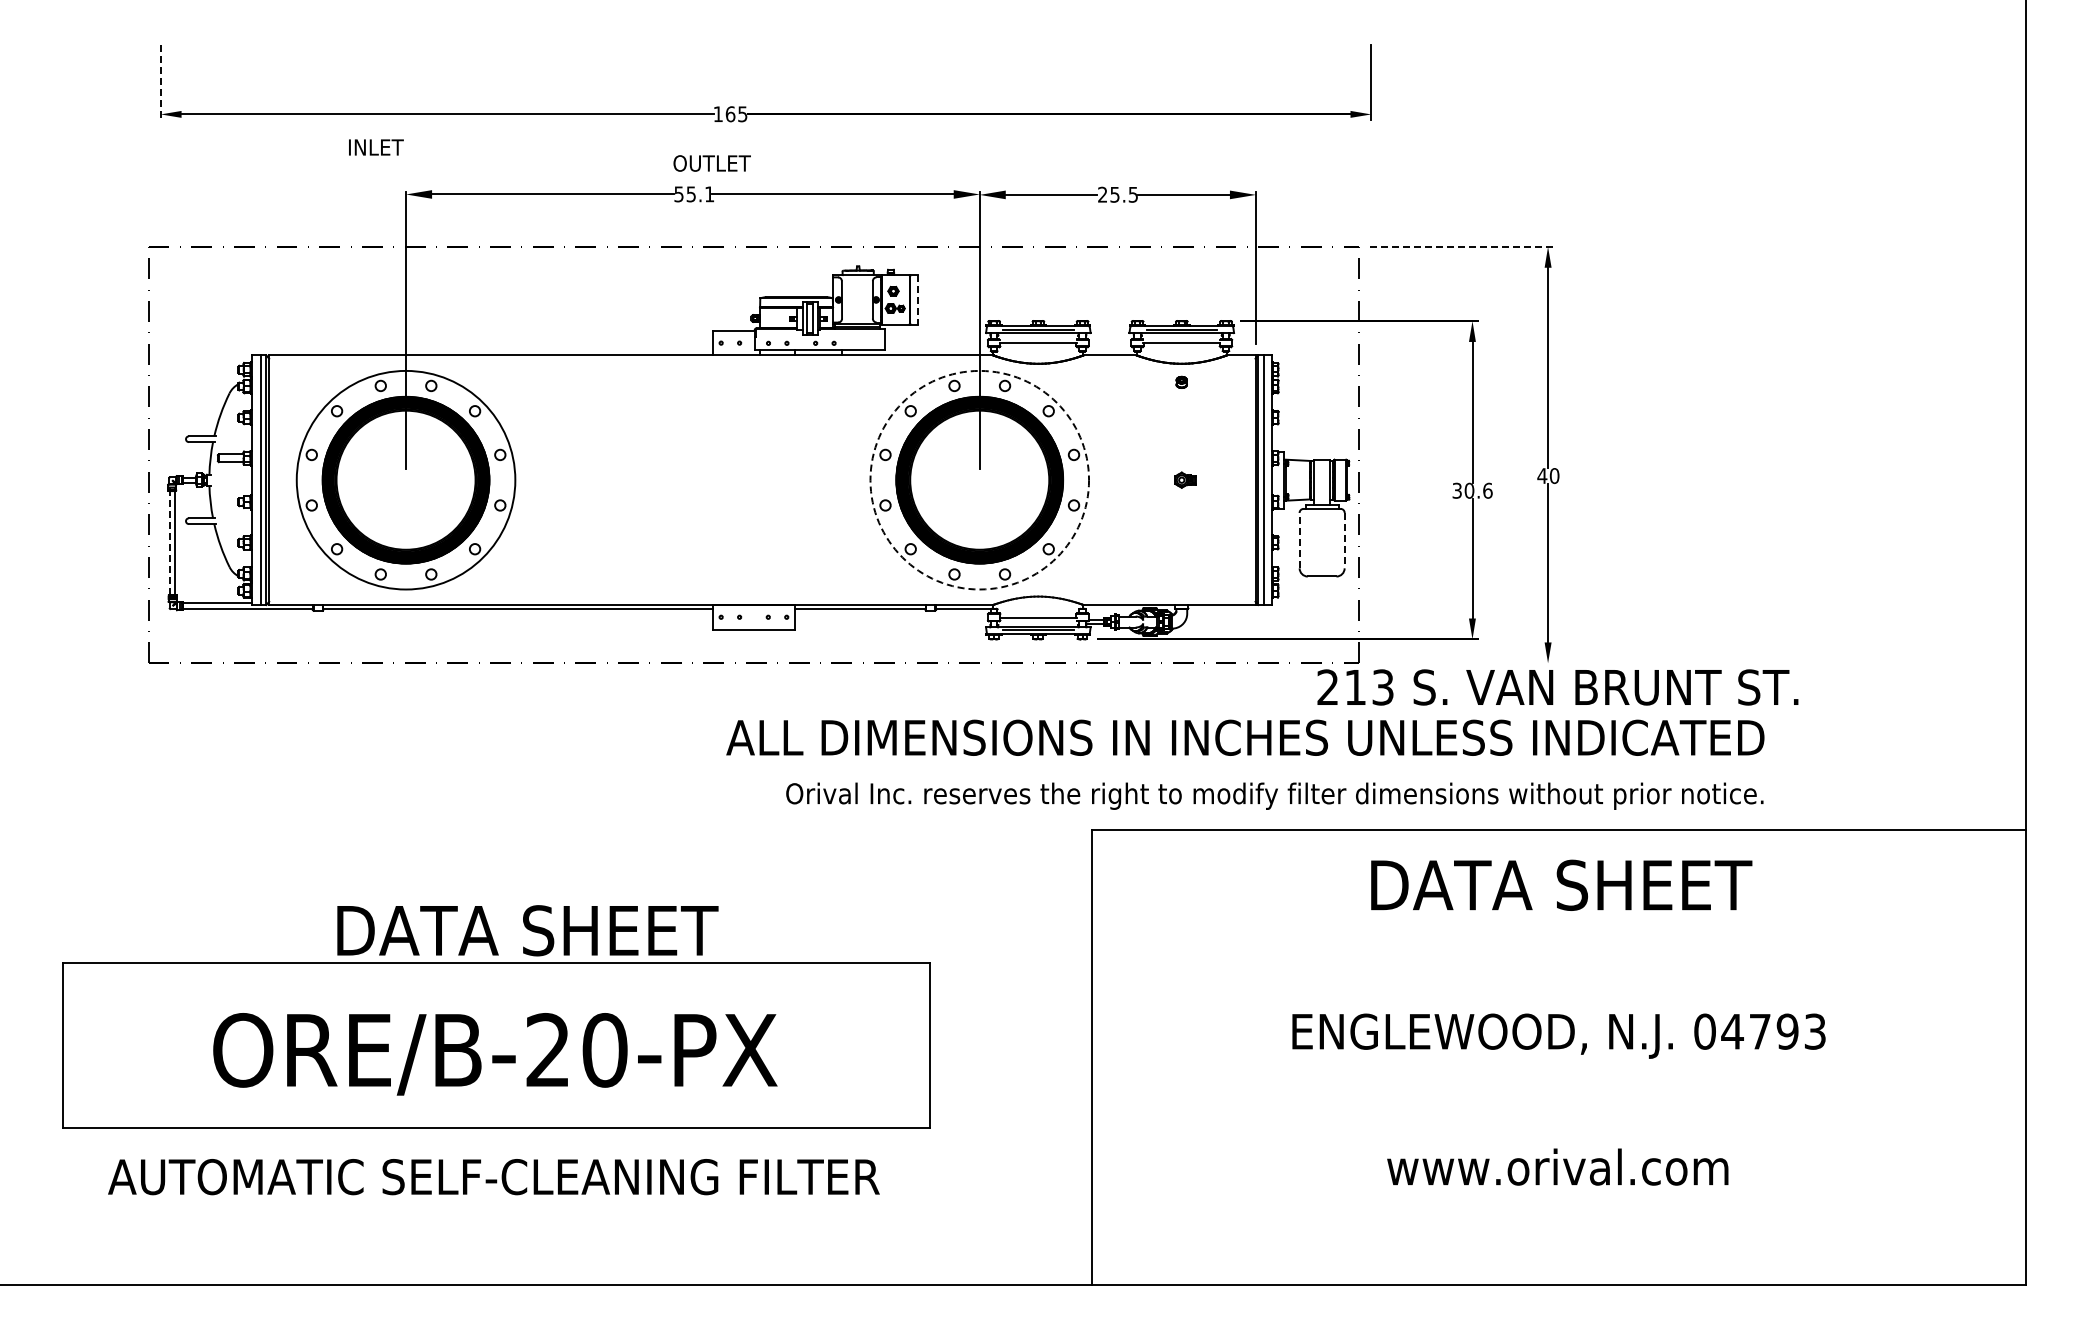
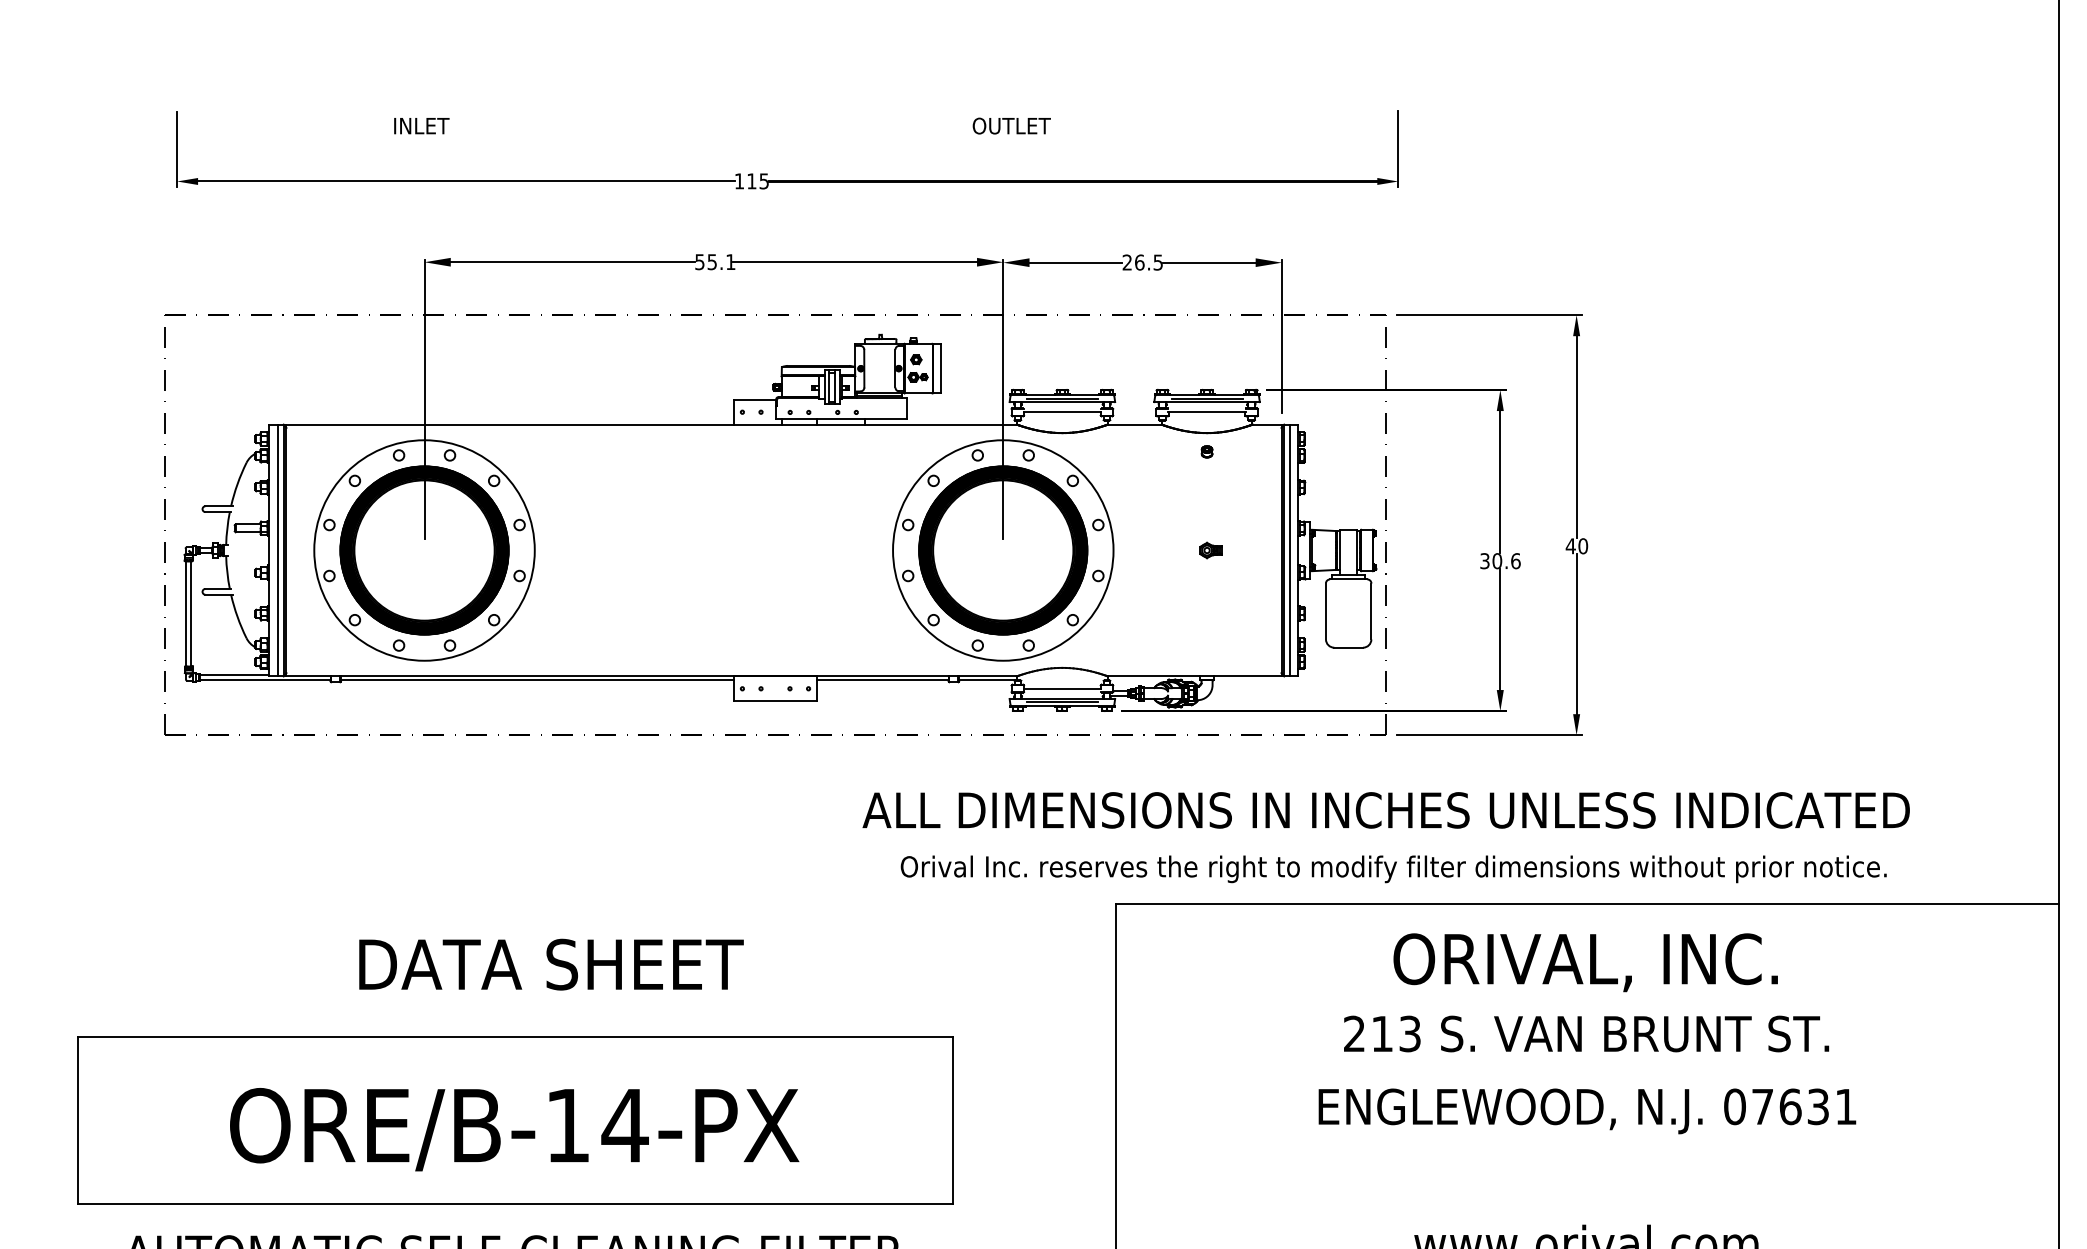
line: (160, 82) -> (176, 149), dashed -> solid
text: (730, 114) -> (751, 181), 165 -> 115
text: (376, 147) -> (421, 126), moved
text: (711, 163) -> (1011, 126), moved
text: (1114, 194) -> (1139, 262), 25.5 -> 26.5
line: (1461, 246) -> (1489, 314), dashed -> solid
line: (917, 299) -> (940, 368), dashed -> solid
circle: (979, 479) -> (1003, 549), dashed -> solid
line: (1299, 540) -> (1325, 611), dashed -> solid
line: (1344, 540) -> (1371, 611), dashed -> solid
line: (169, 542) -> (185, 613), dashed -> solid
line: (1461, 663) -> (1489, 735), added
text: (1557, 687) -> (1586, 1034), moved
text: (1245, 737) -> (1386, 810), moved
text: (1274, 795) -> (1393, 868), moved
text: (1559, 888) -> (1588, 962), DATA SHEET -> ORIVAL, INC.
text: (527, 930) -> (551, 964), moved
text: (1773, 1031) -> (1804, 1106), 04793 -> 07631
text: (577, 1050) -> (597, 1125), ORE/B-20-PX -> ORE/B-14-PX

